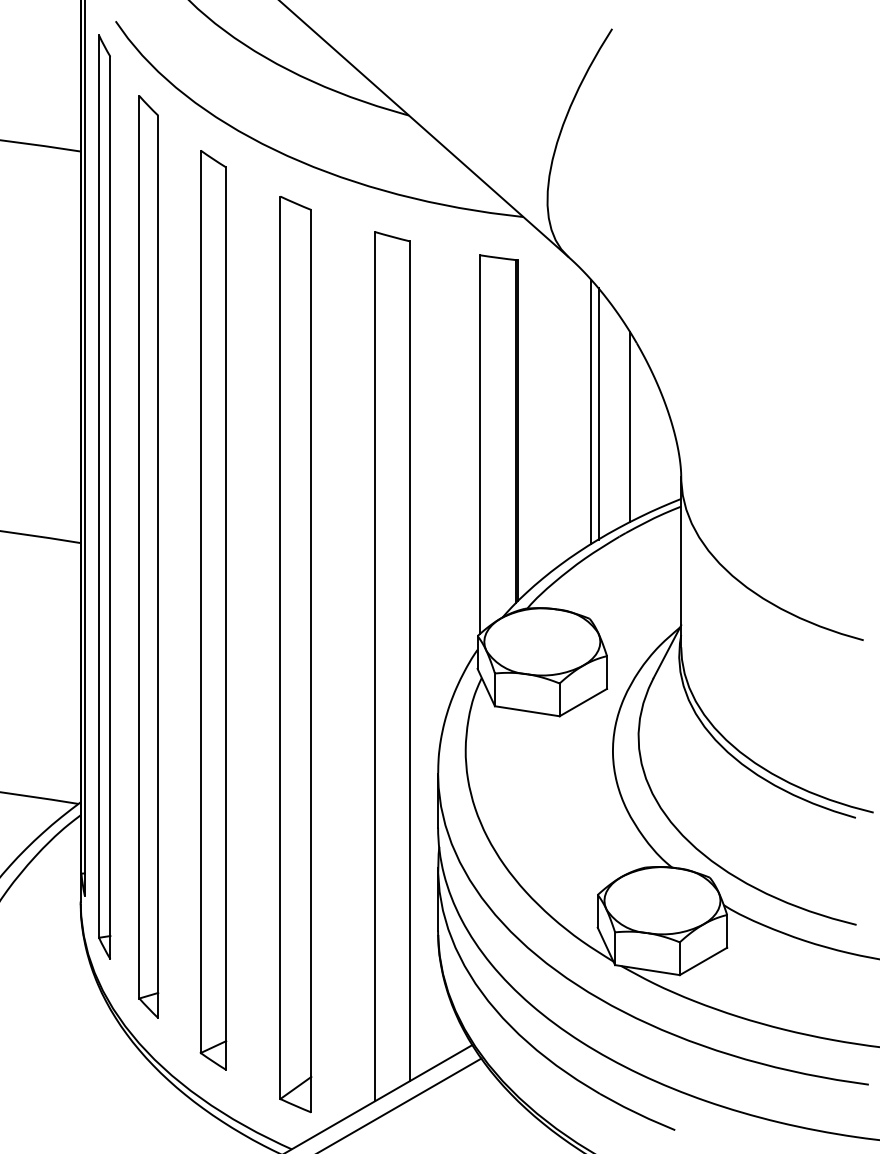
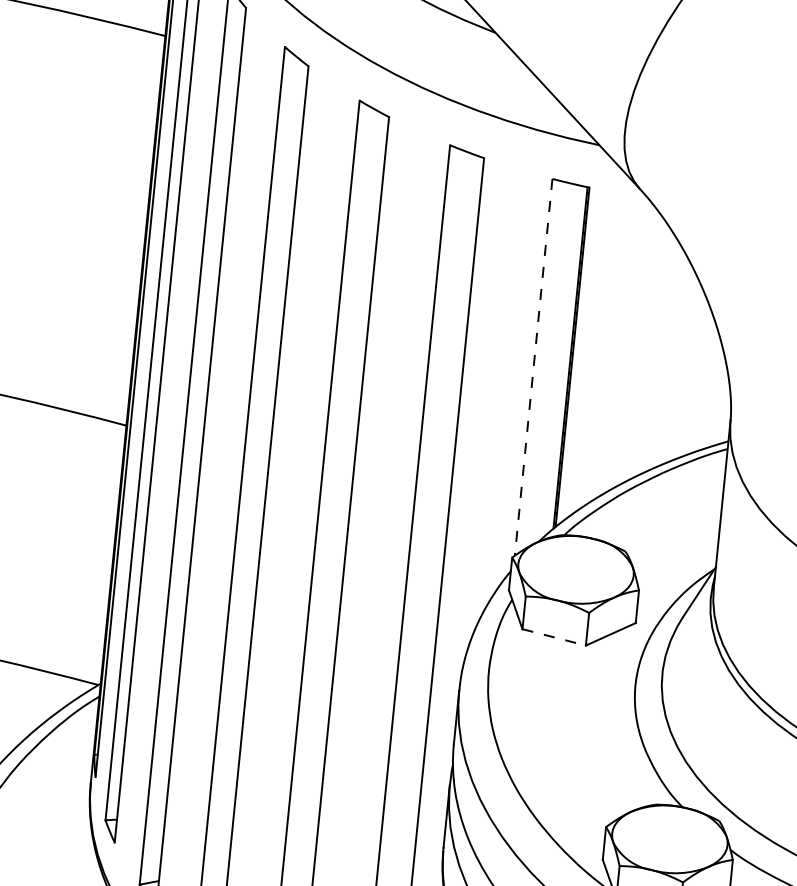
line: (591, 411) -> (647, 345), removed
line: (598, 413) -> (654, 348), removed
line: (629, 426) -> (684, 364), removed
line: (480, 445) -> (534, 368), solid -> dashed
line: (527, 711) -> (554, 637), solid -> dashed

